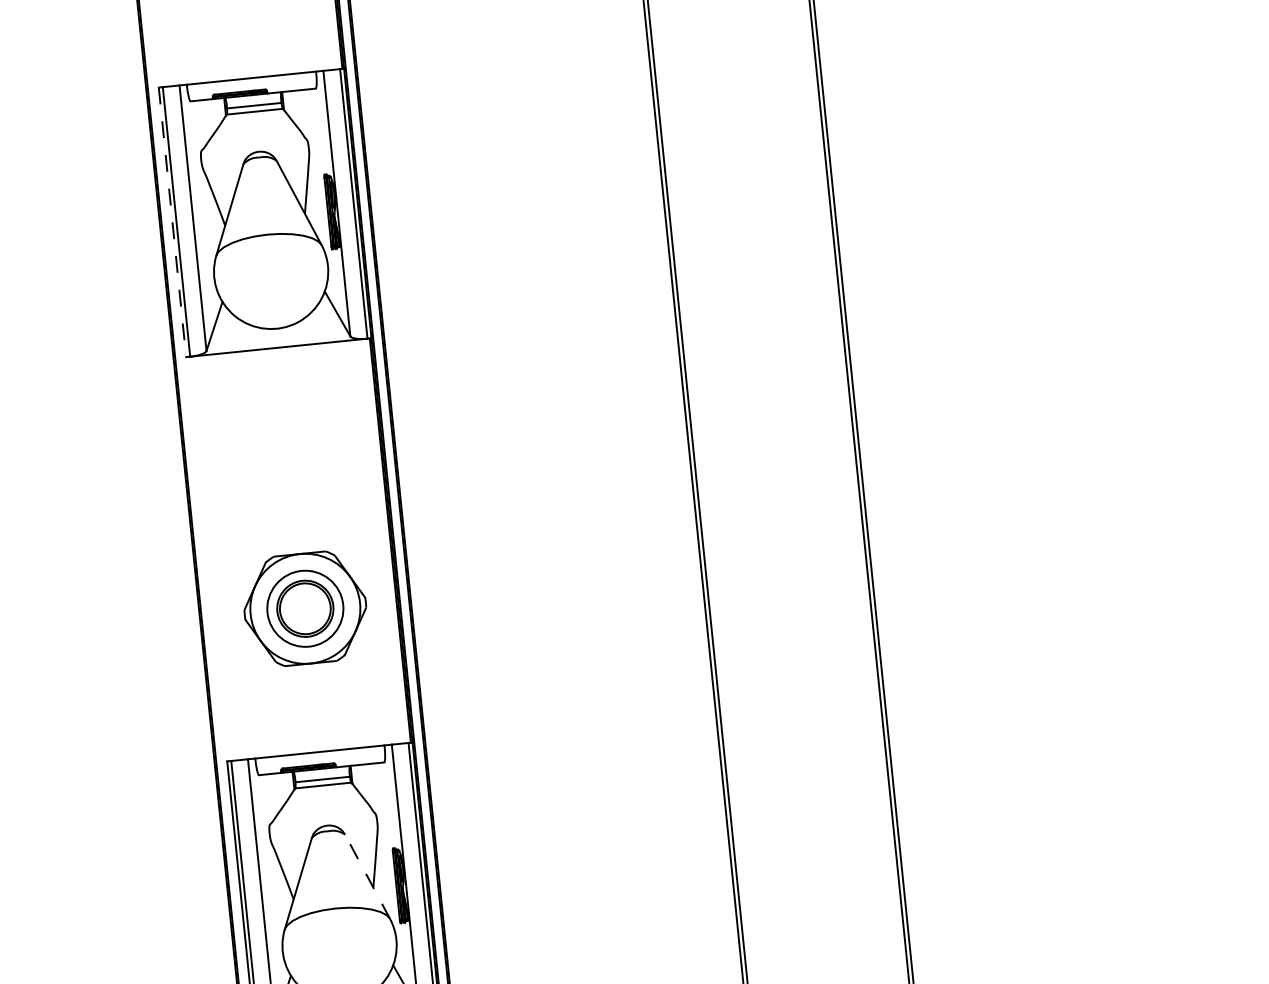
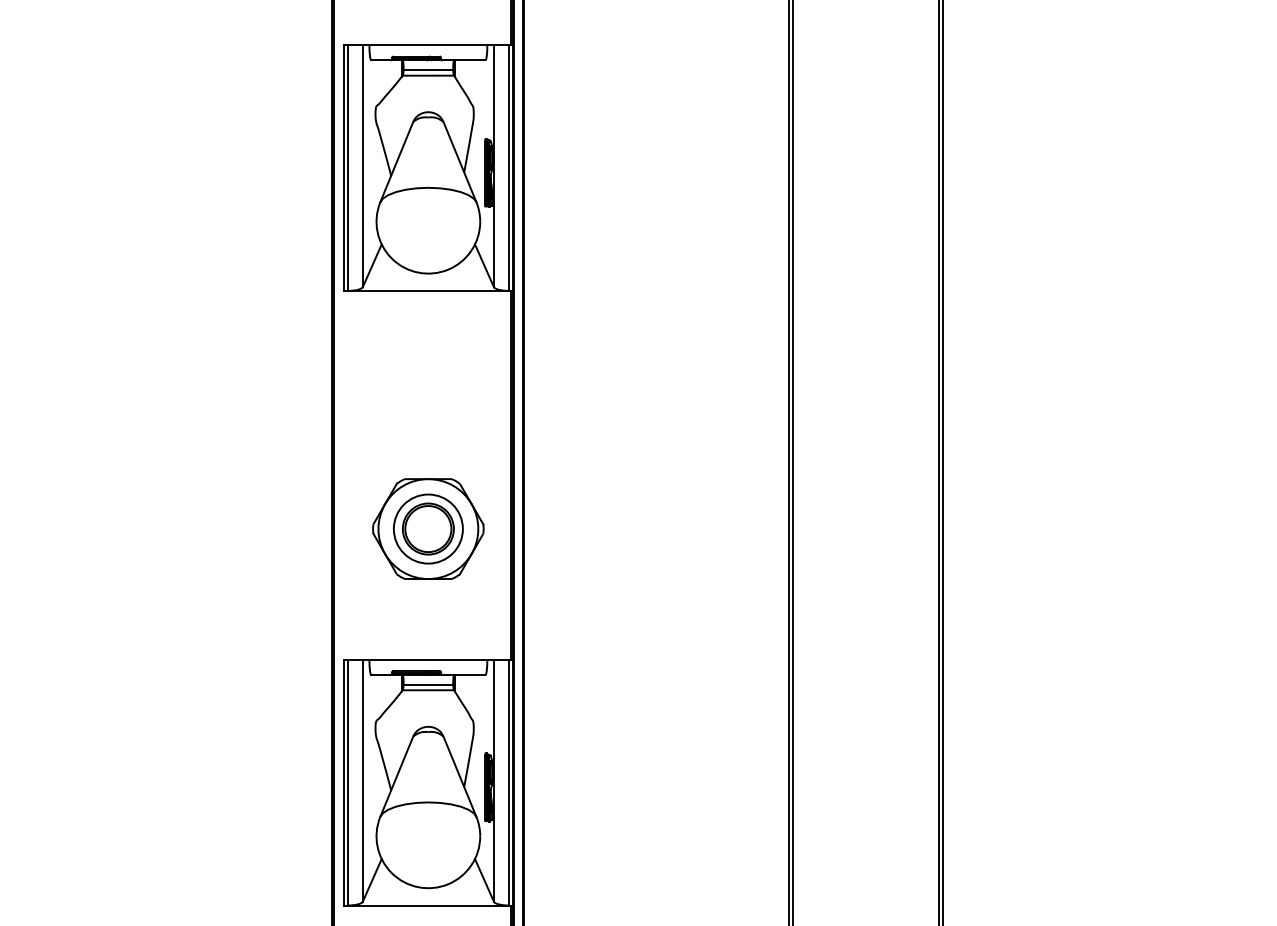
line: (172, 222) -> (343, 168), dashed -> solid
line: (367, 876) -> (459, 776), dashed -> solid

